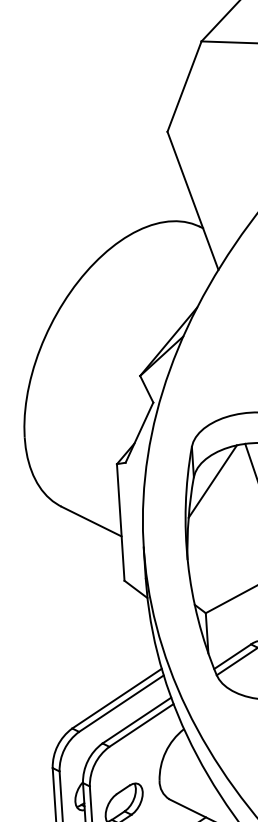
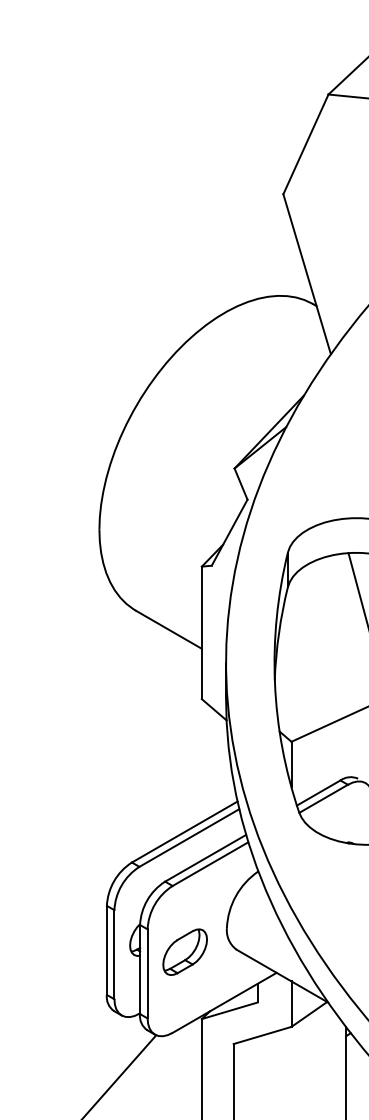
line: (213, 481) -> (309, 593), removed

